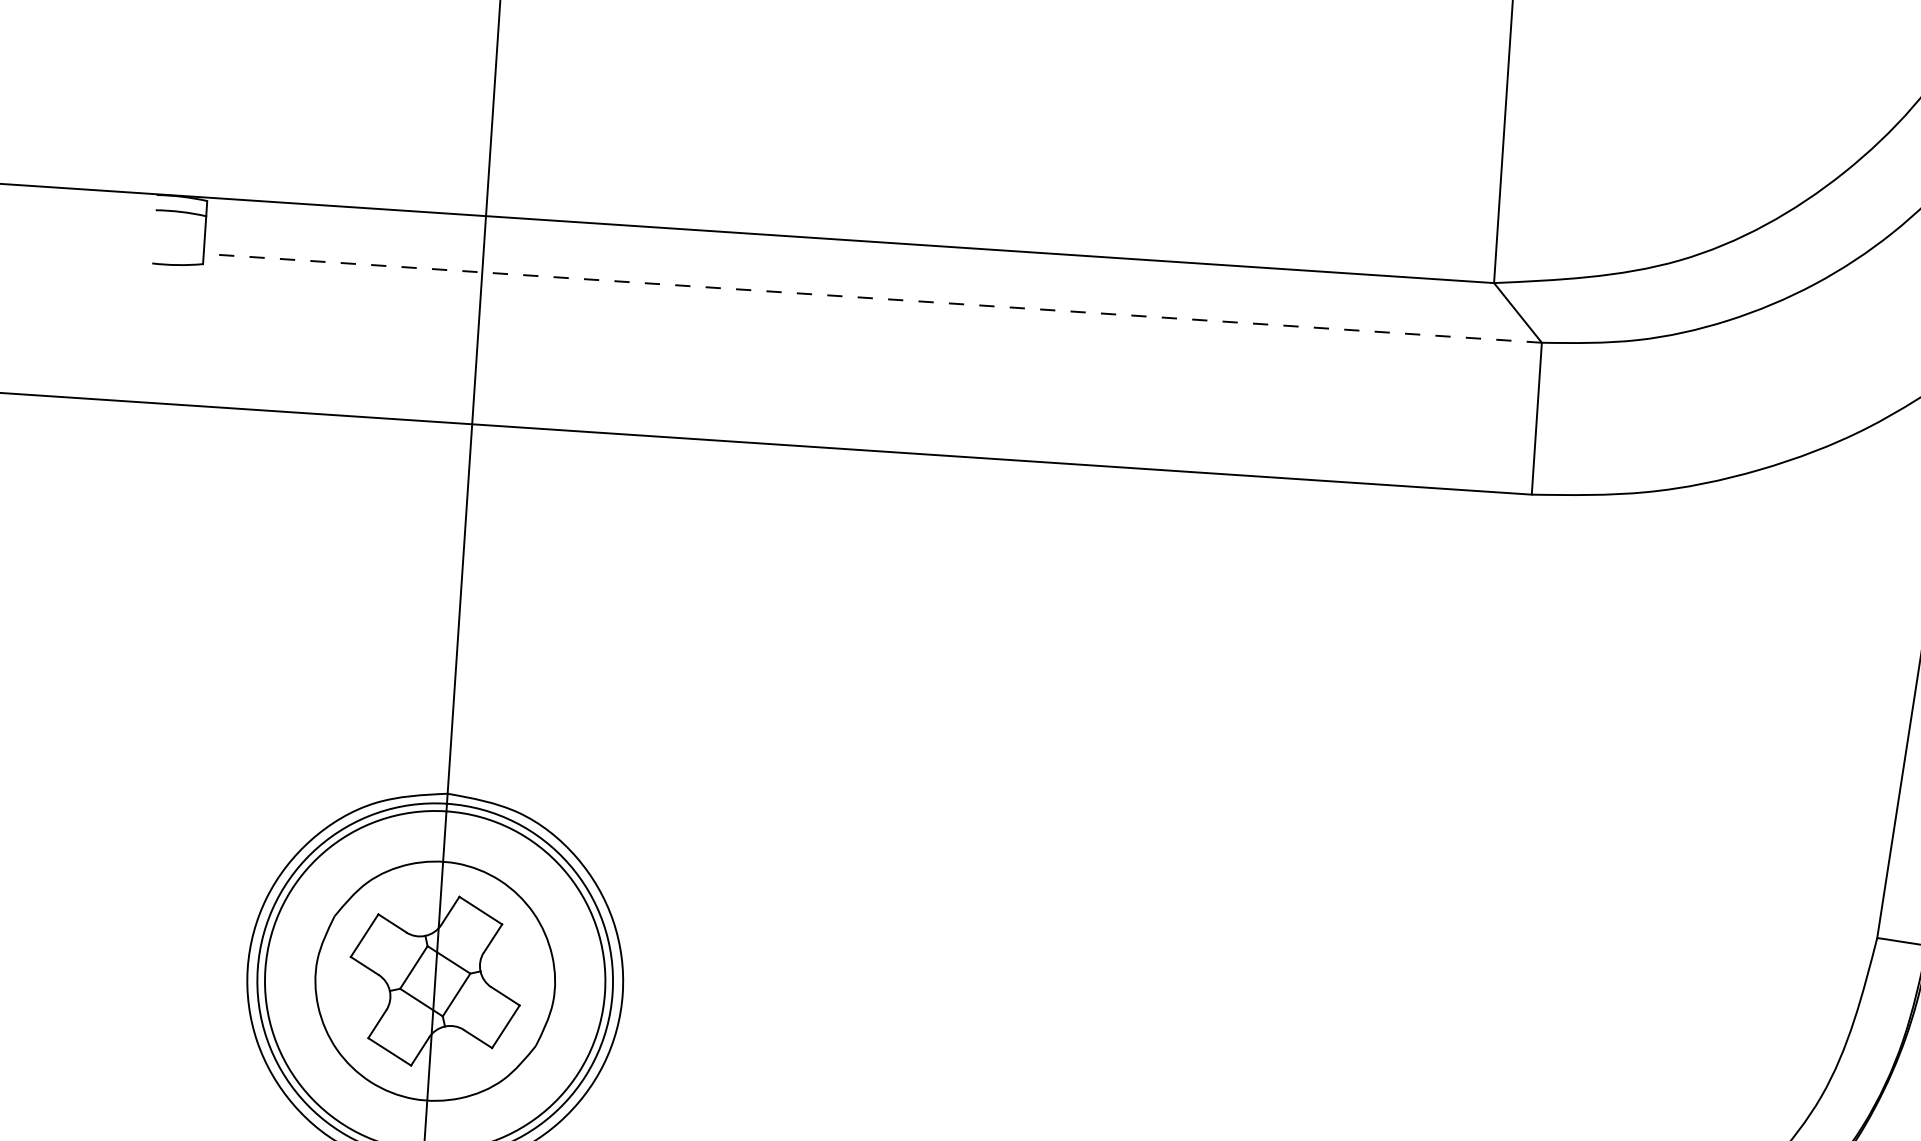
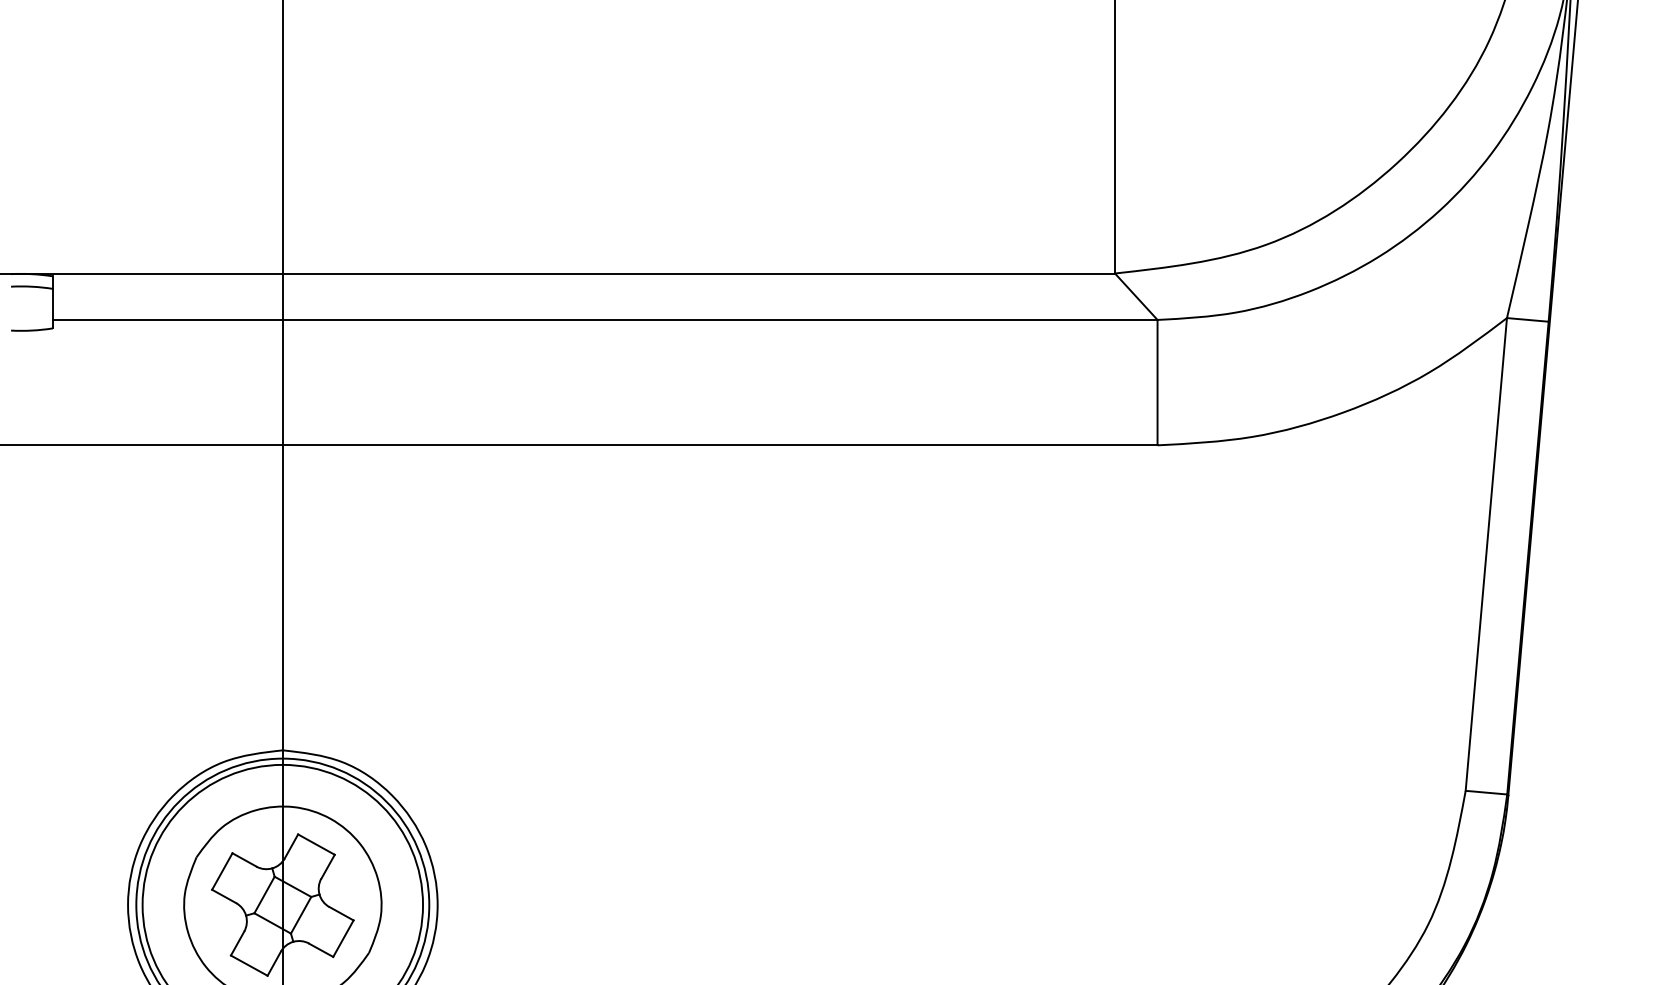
line: (871, 297) -> (604, 319), dashed -> solid

